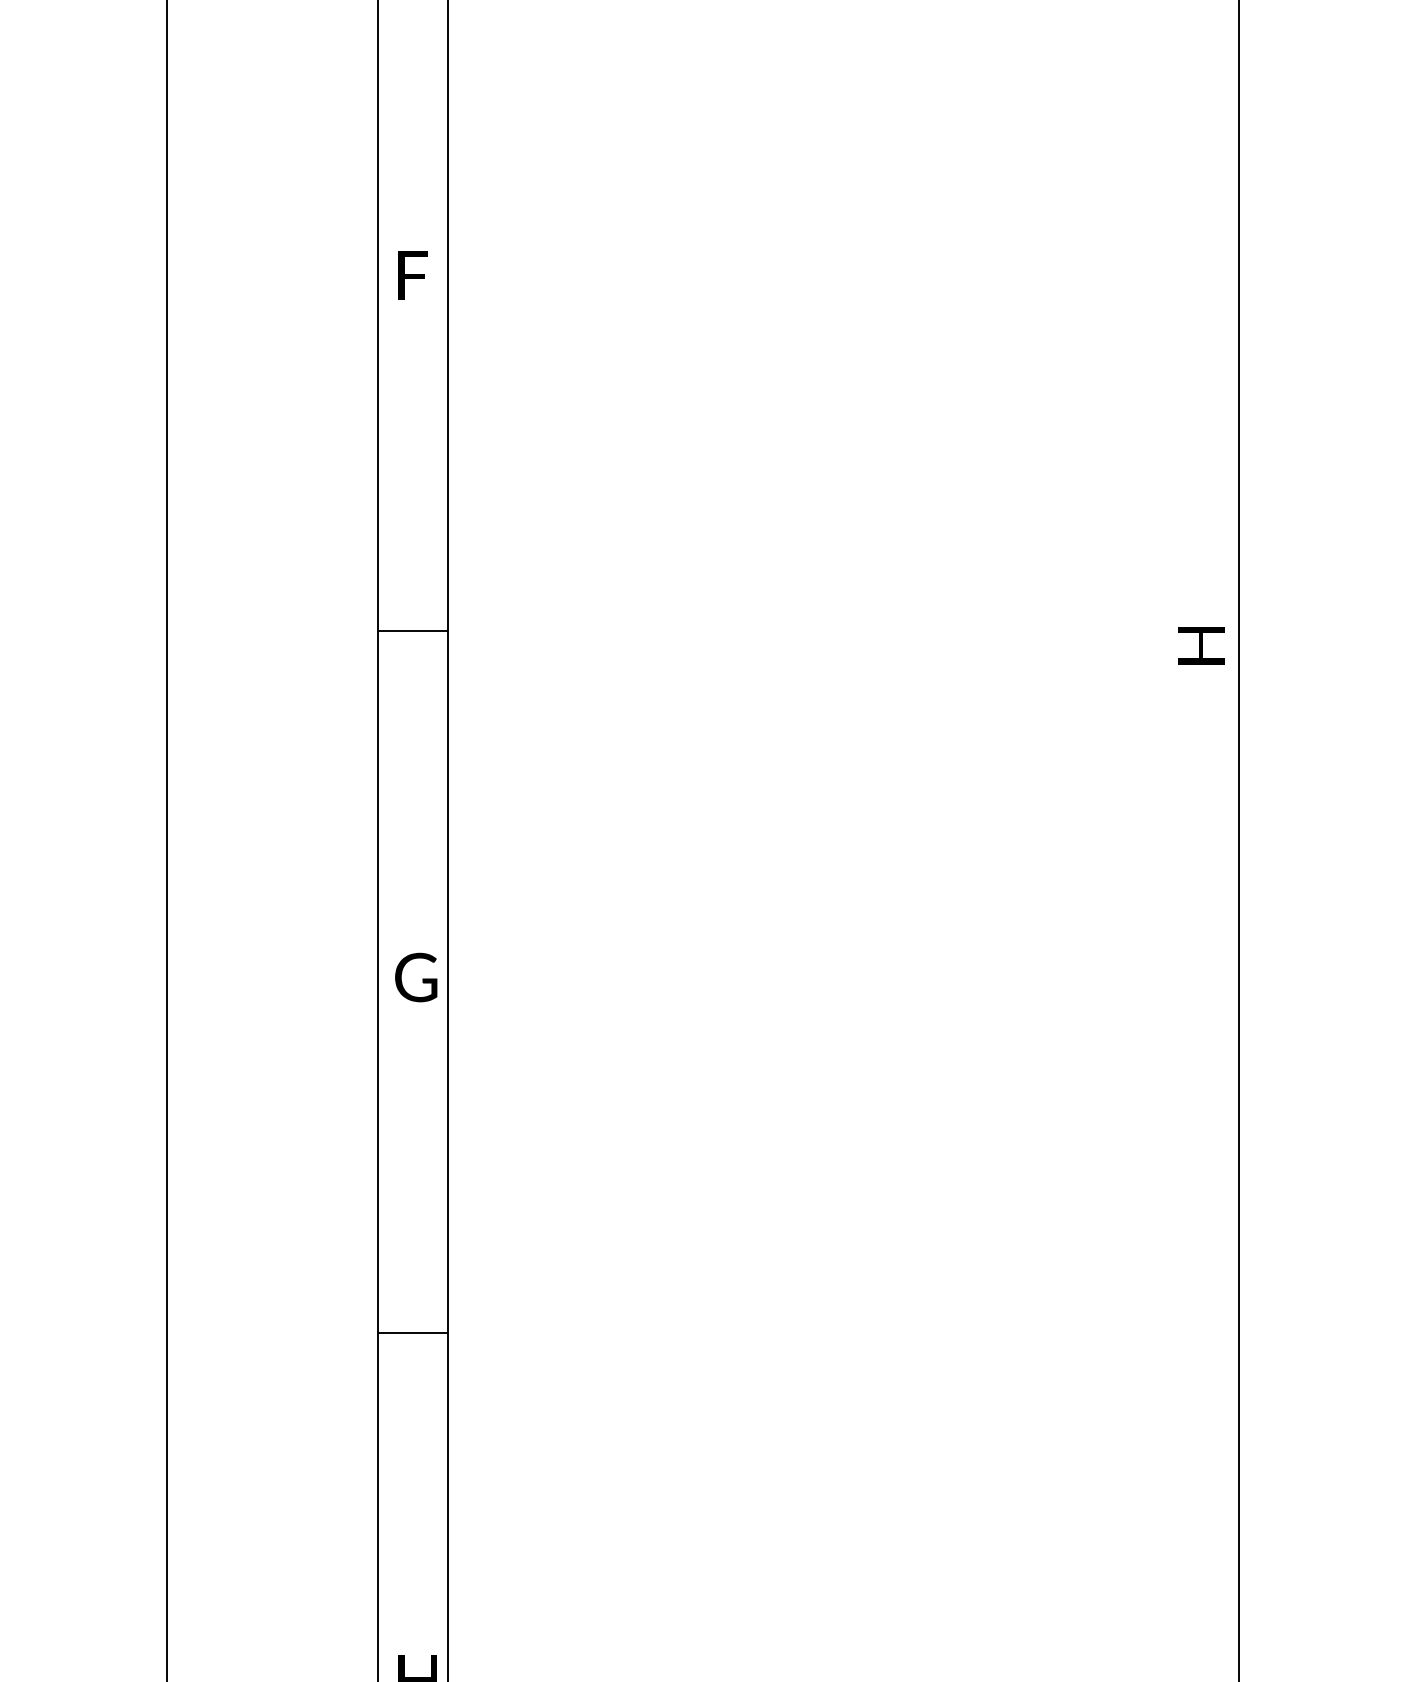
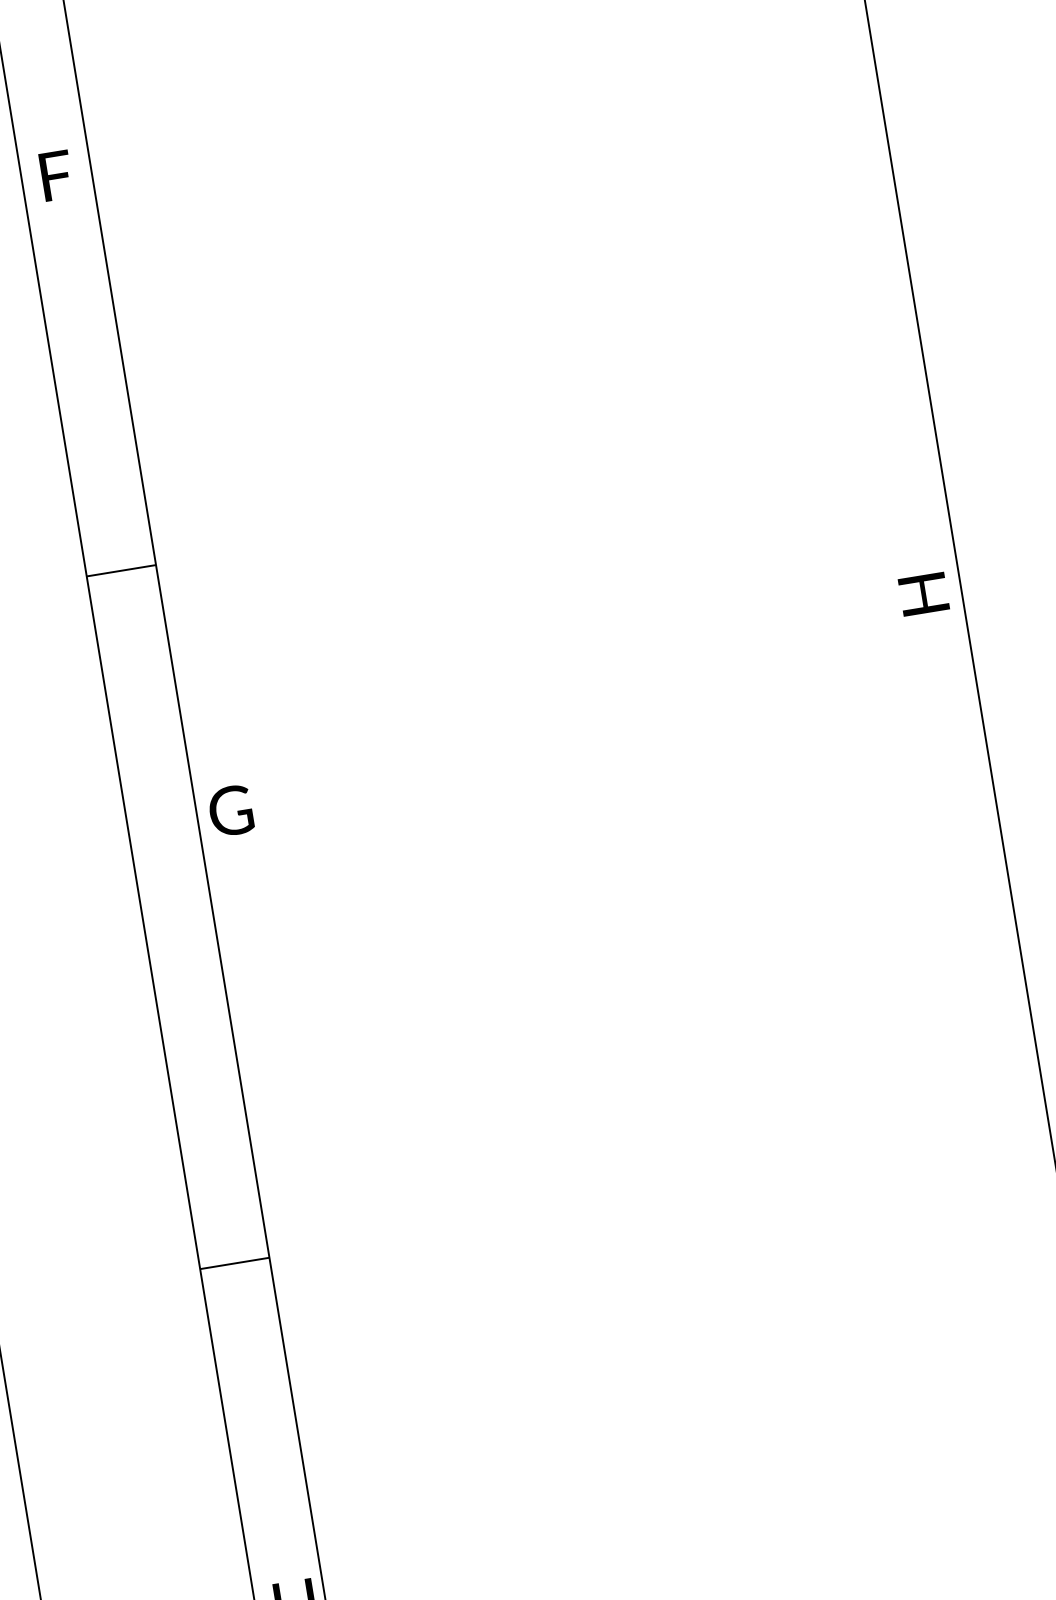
text: (412, 275) -> (56, 175), moved
text: (1201, 645) -> (924, 593), moved
text: (416, 977) -> (231, 810), moved

